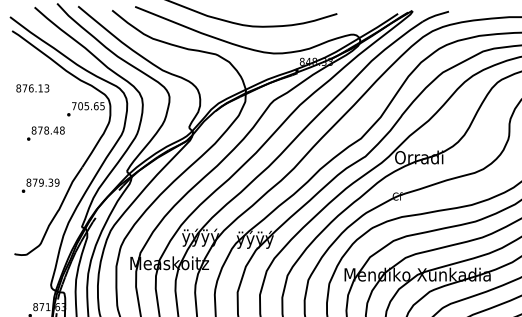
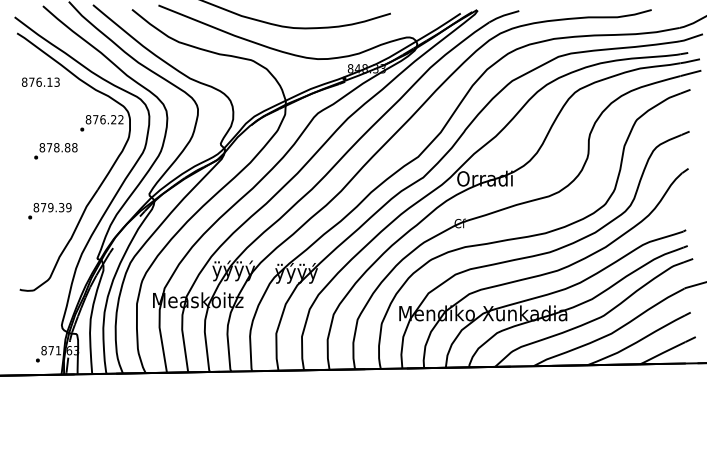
text: (32, 87) -> (40, 81), moved
text: (88, 106) -> (104, 119), 705.65 -> 876.22
text: (55, 130) -> (67, 147), 878.48 -> 878.88

